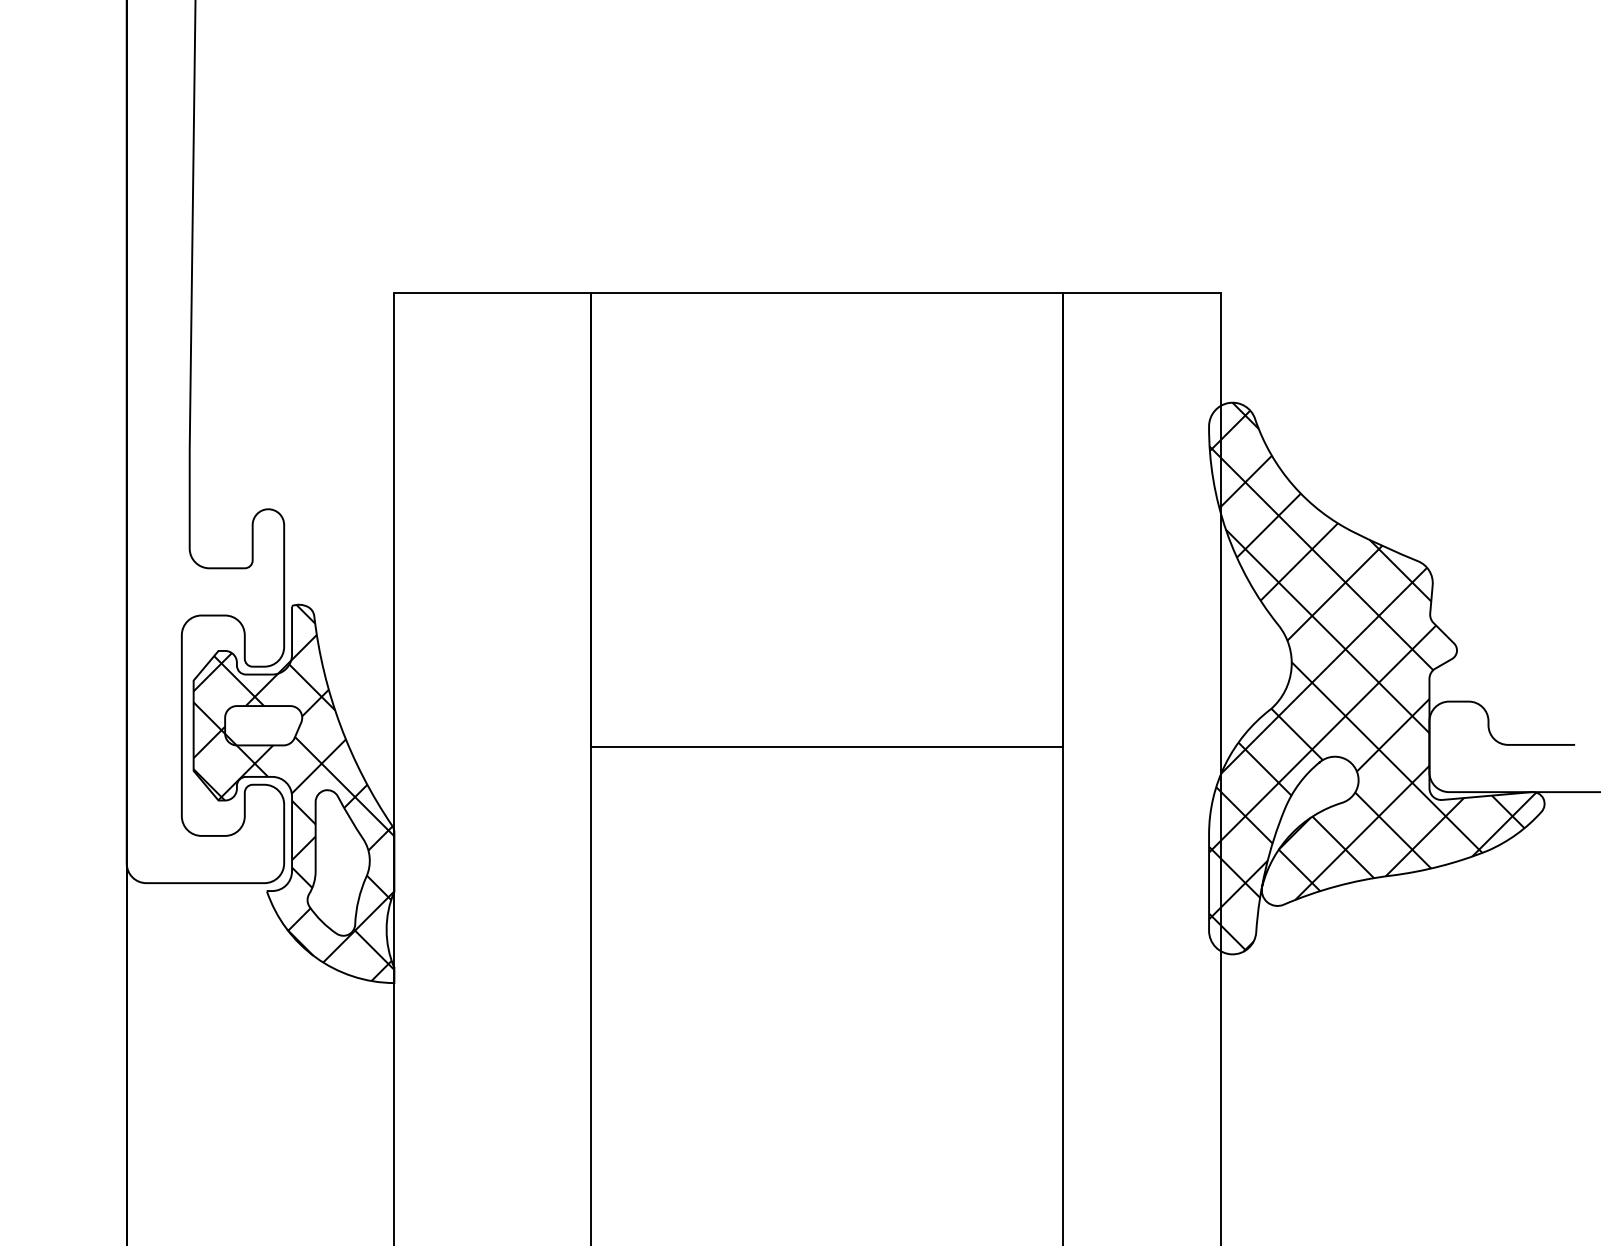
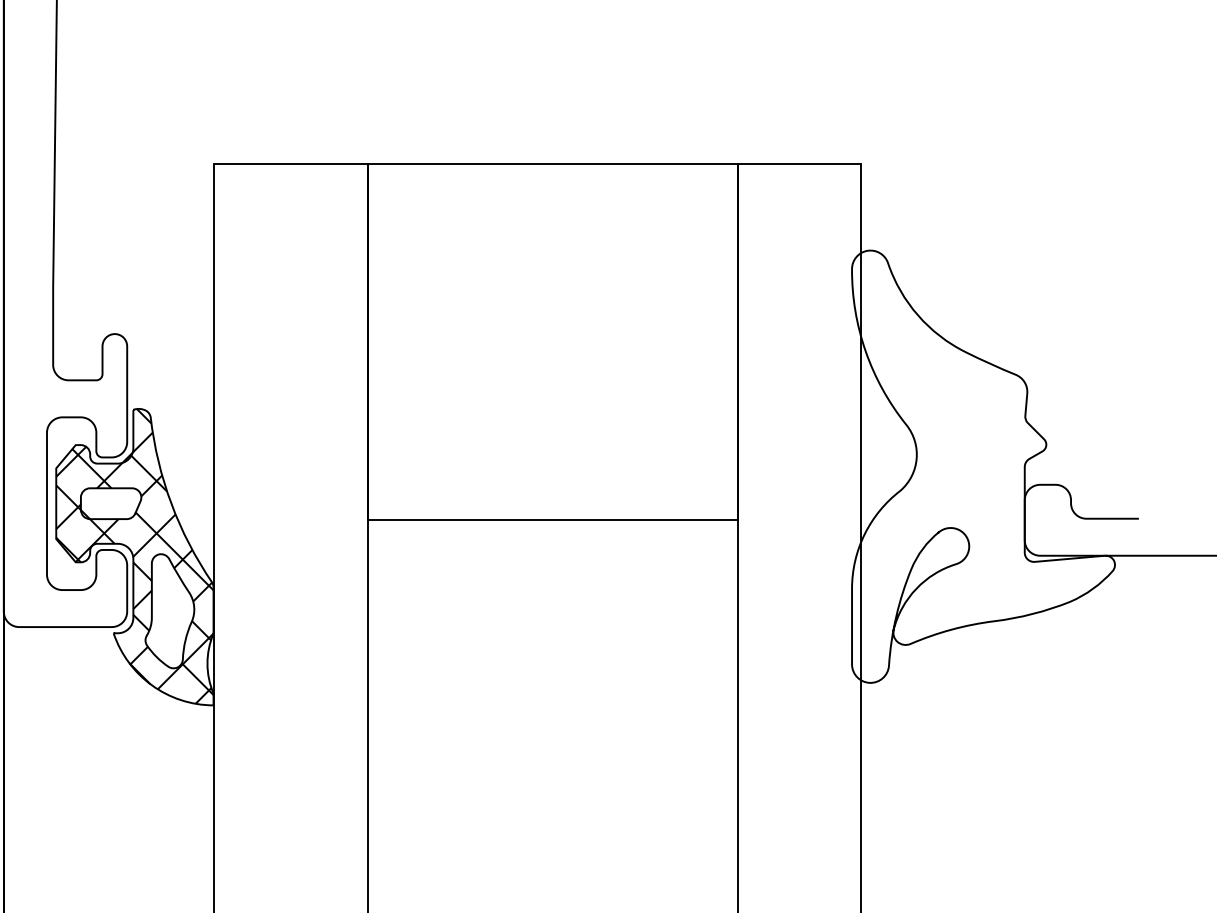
hatch: (1372, 676) -> (980, 465), removed

